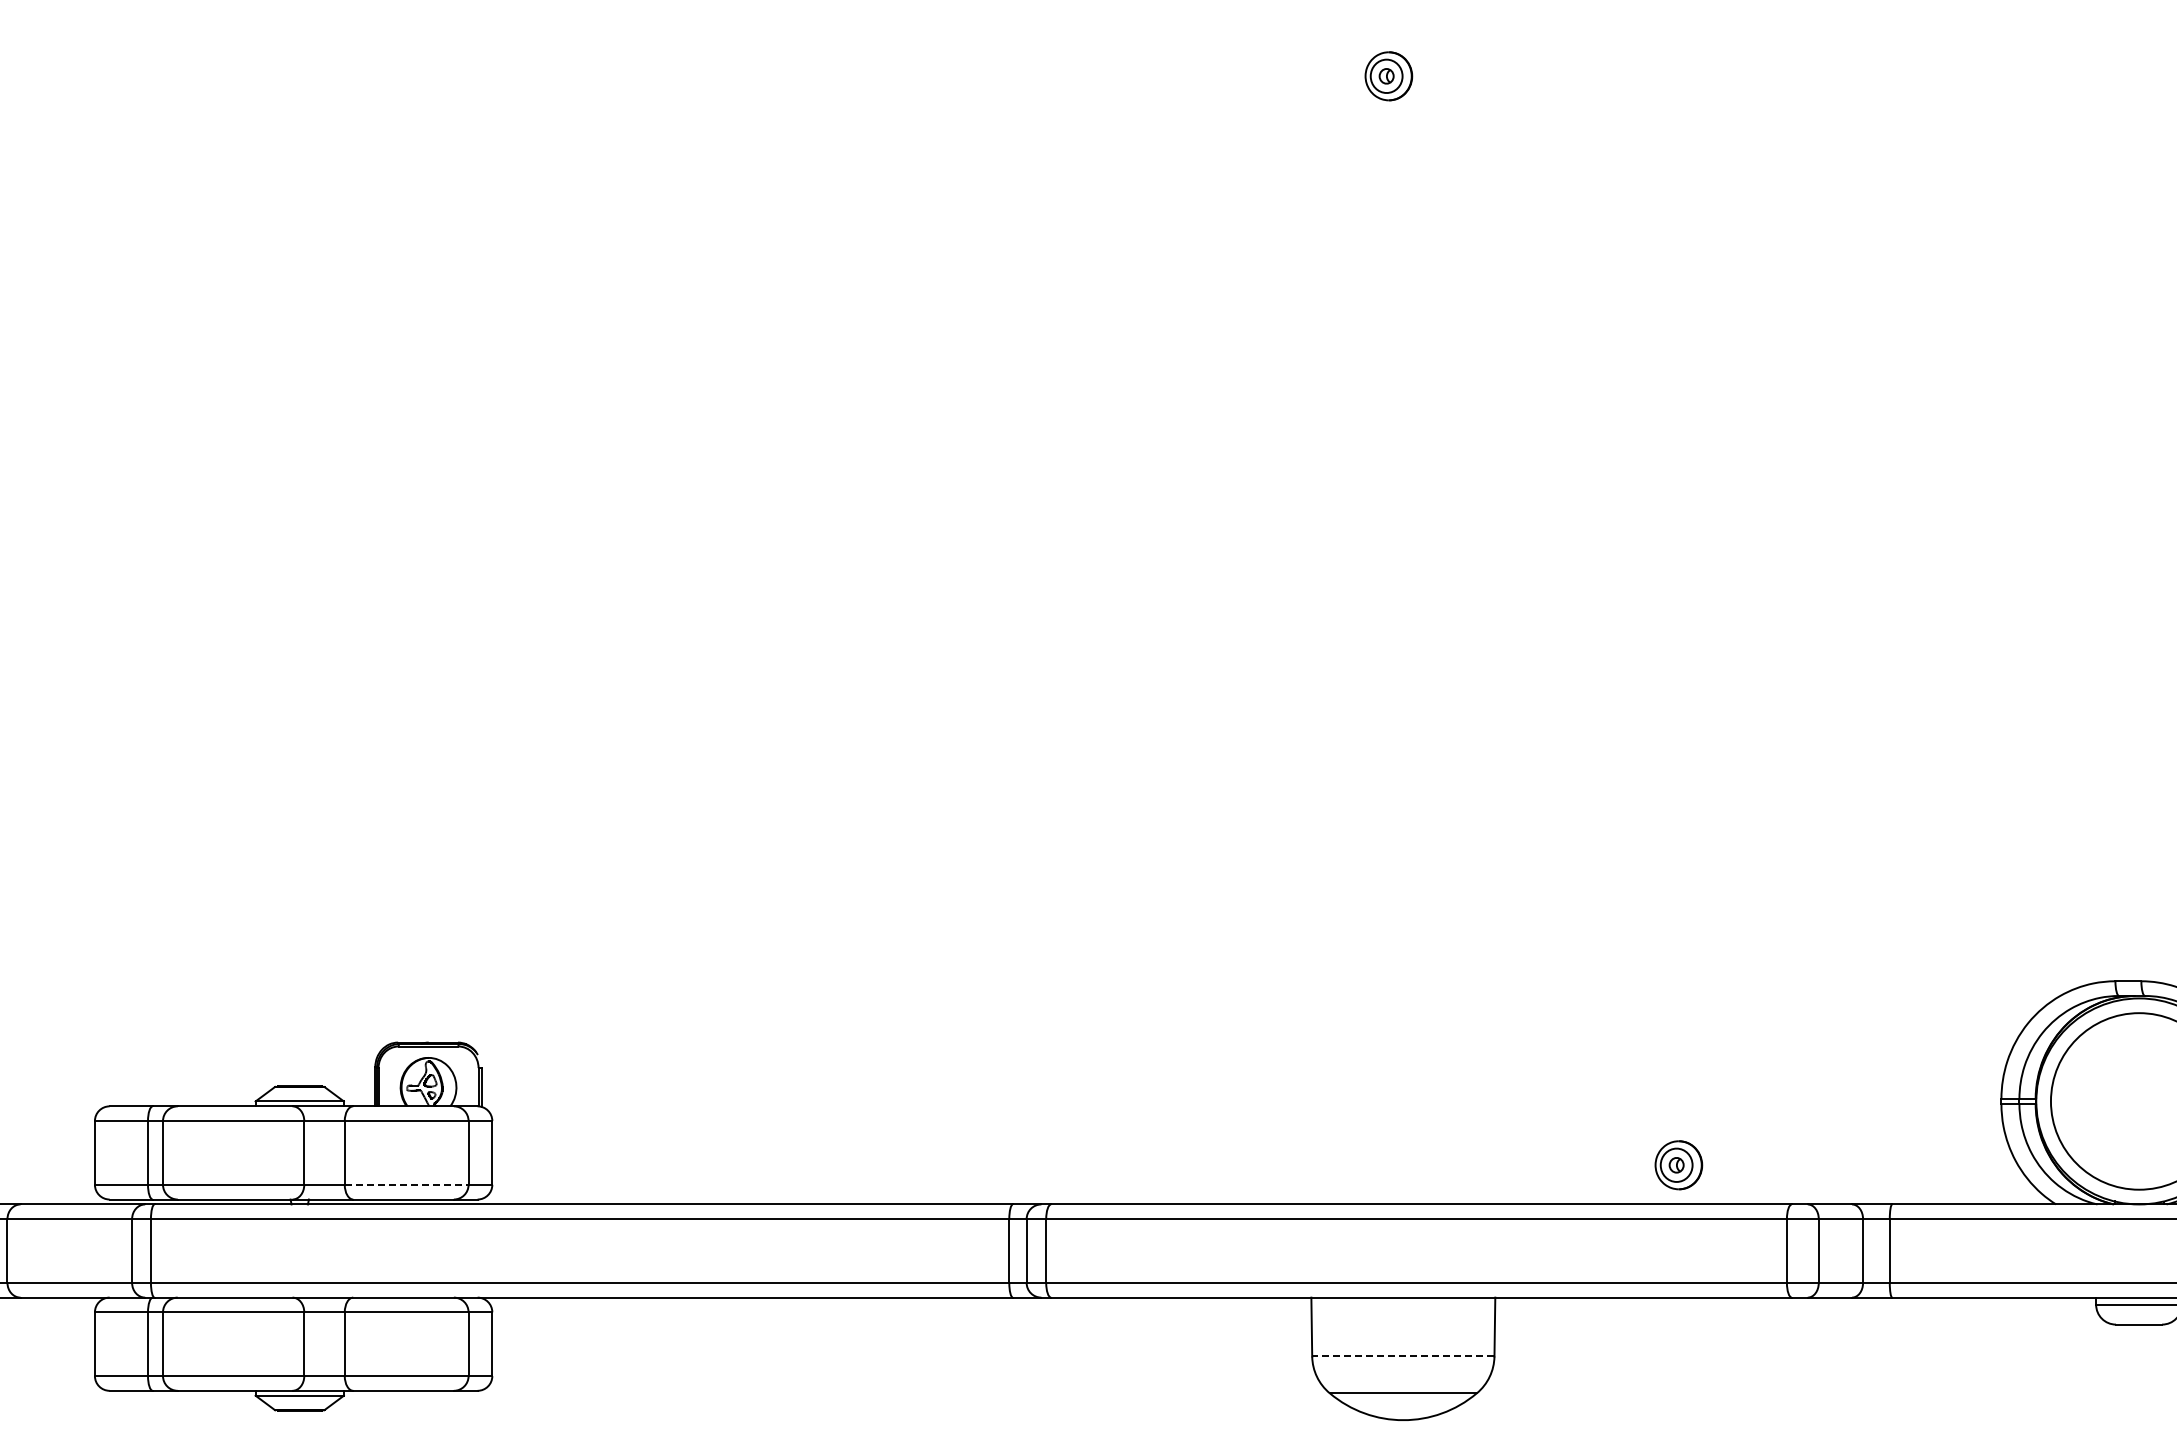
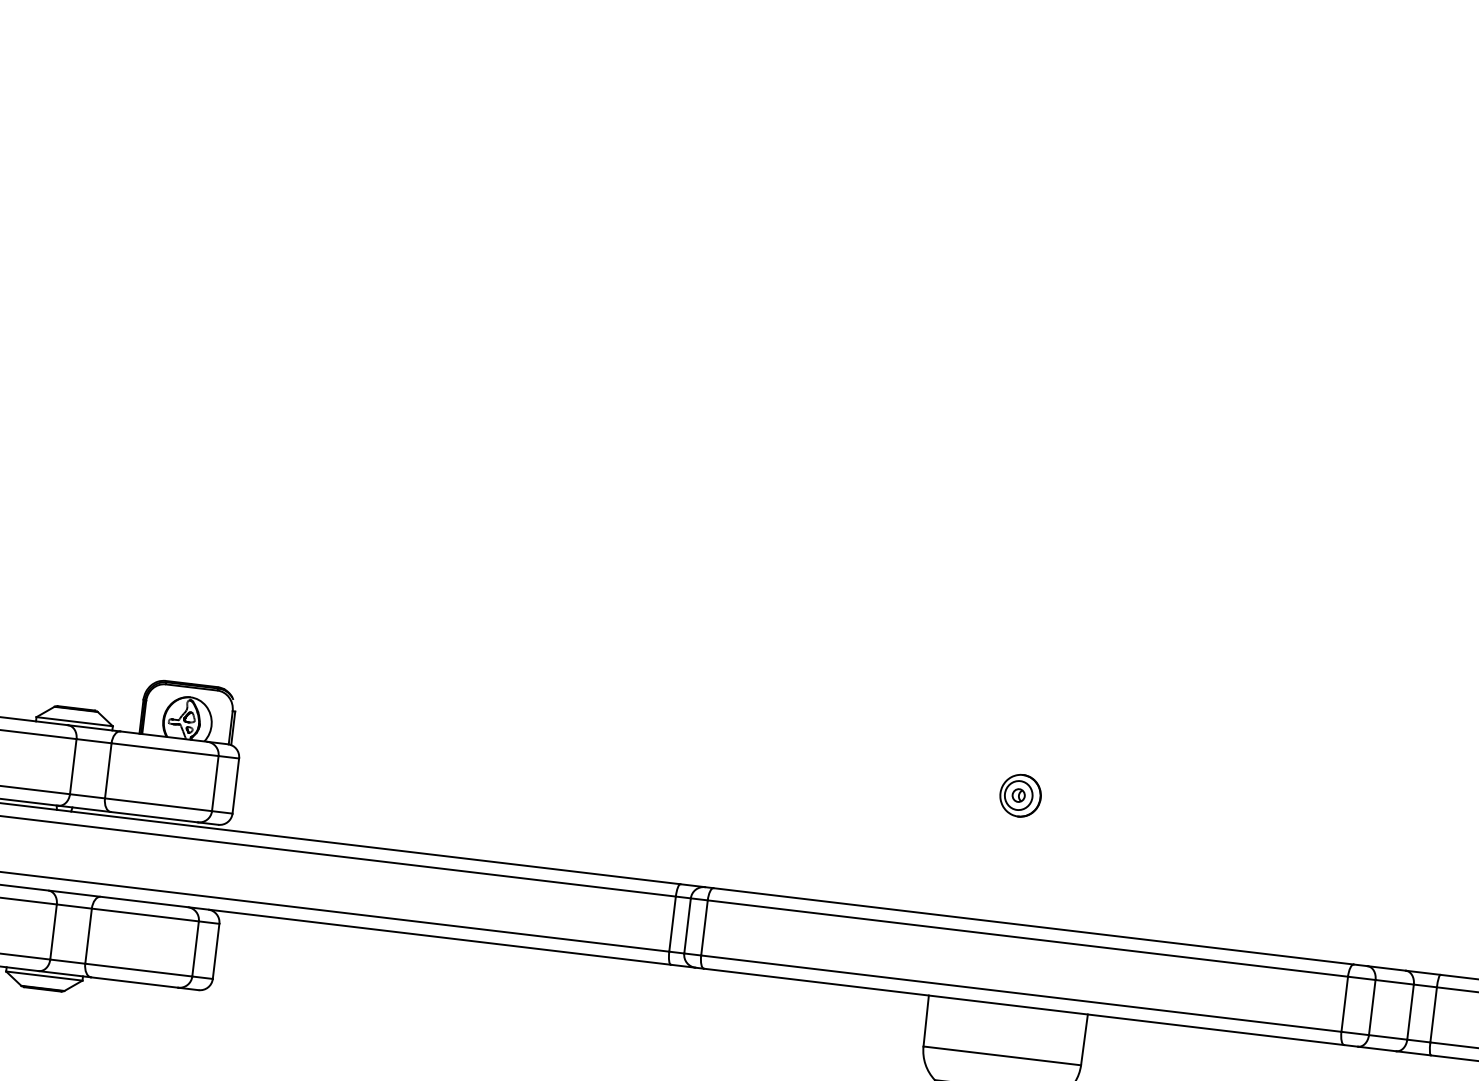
part: (1678, 1165) -> (1020, 795), moved
line: (406, 1184) -> (158, 804), dashed -> solid
line: (1402, 1356) -> (1001, 1055), dashed -> solid

